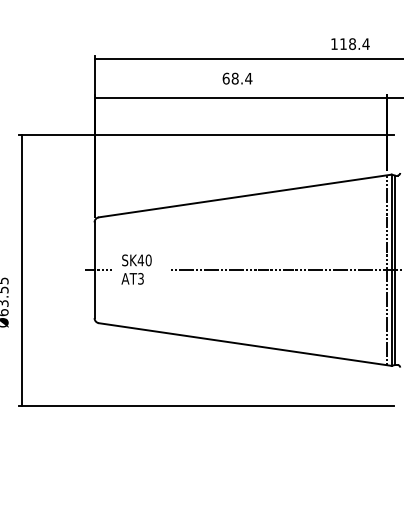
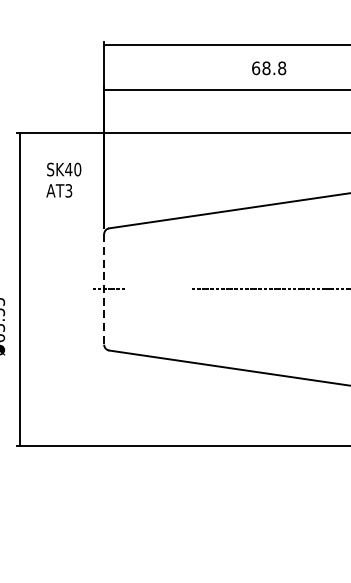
text: (248, 78) -> (281, 68), 68.4 -> 68.8
text: (136, 269) -> (63, 180), moved
line: (94, 270) -> (104, 289), solid -> dashed

